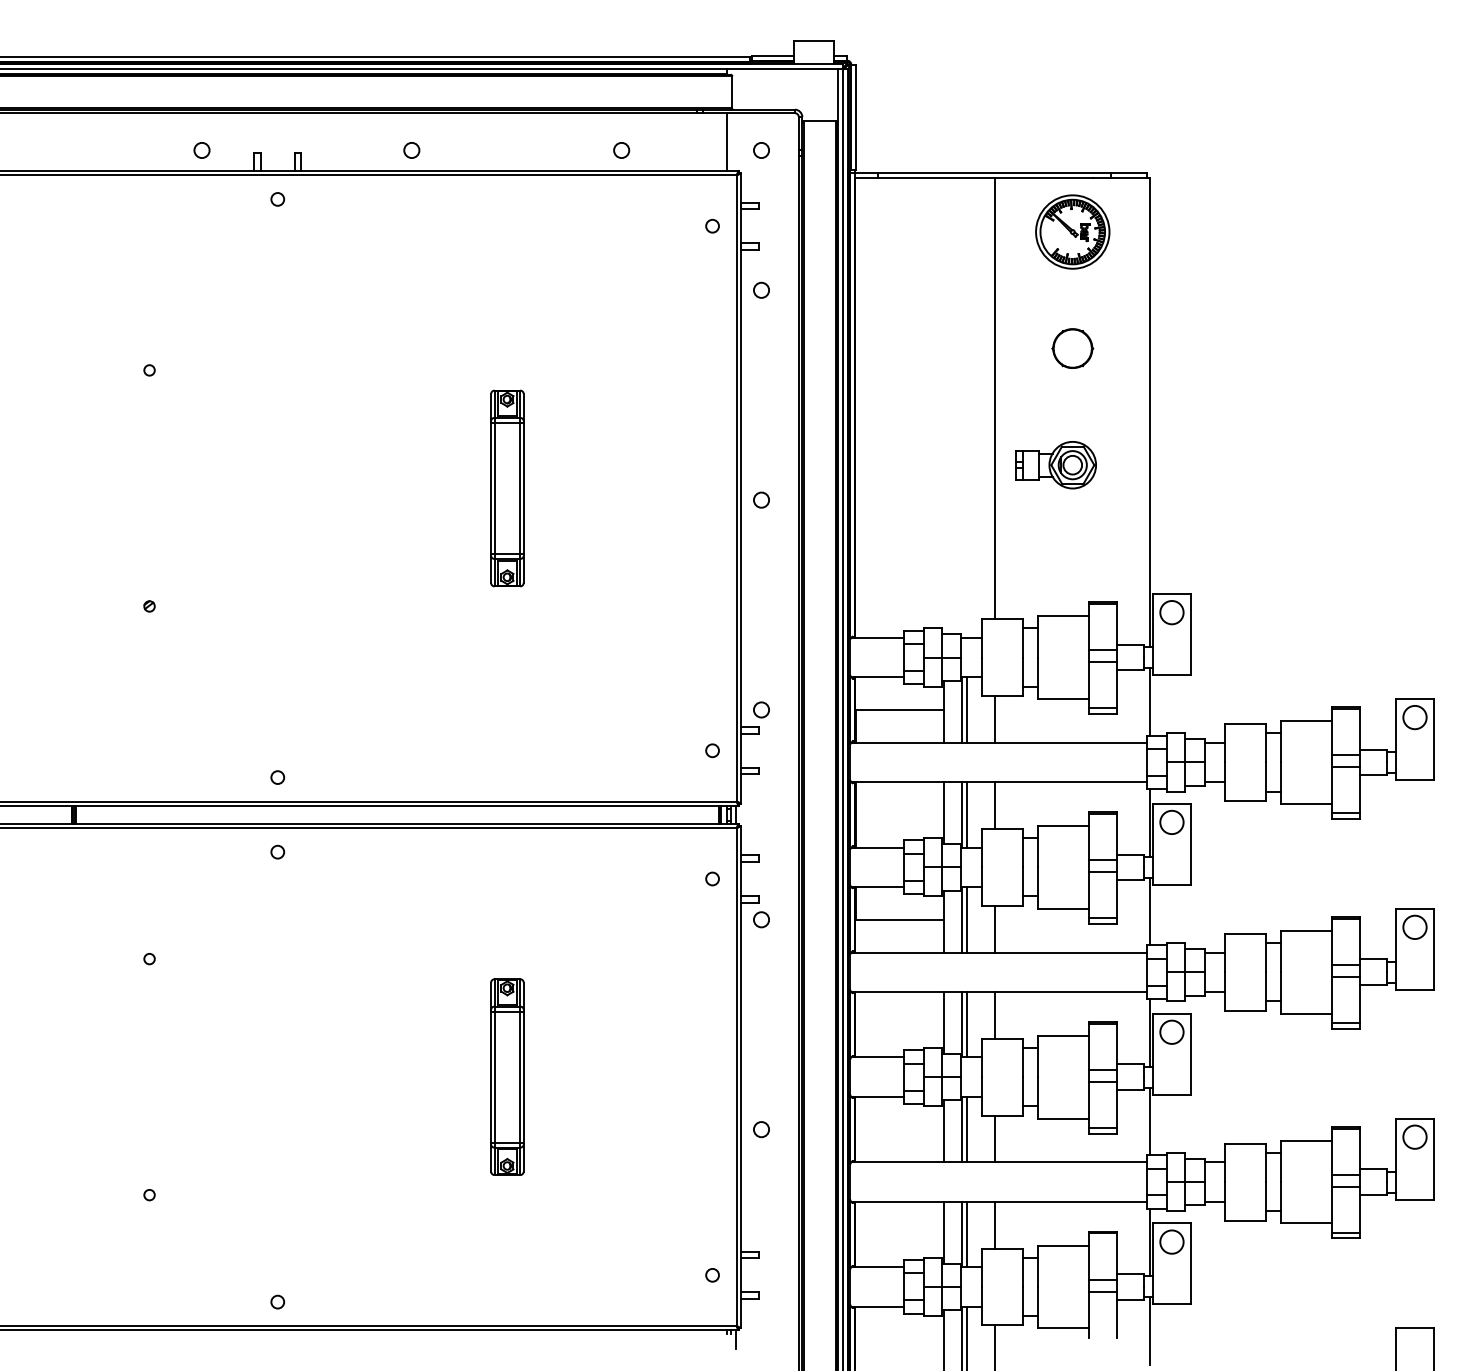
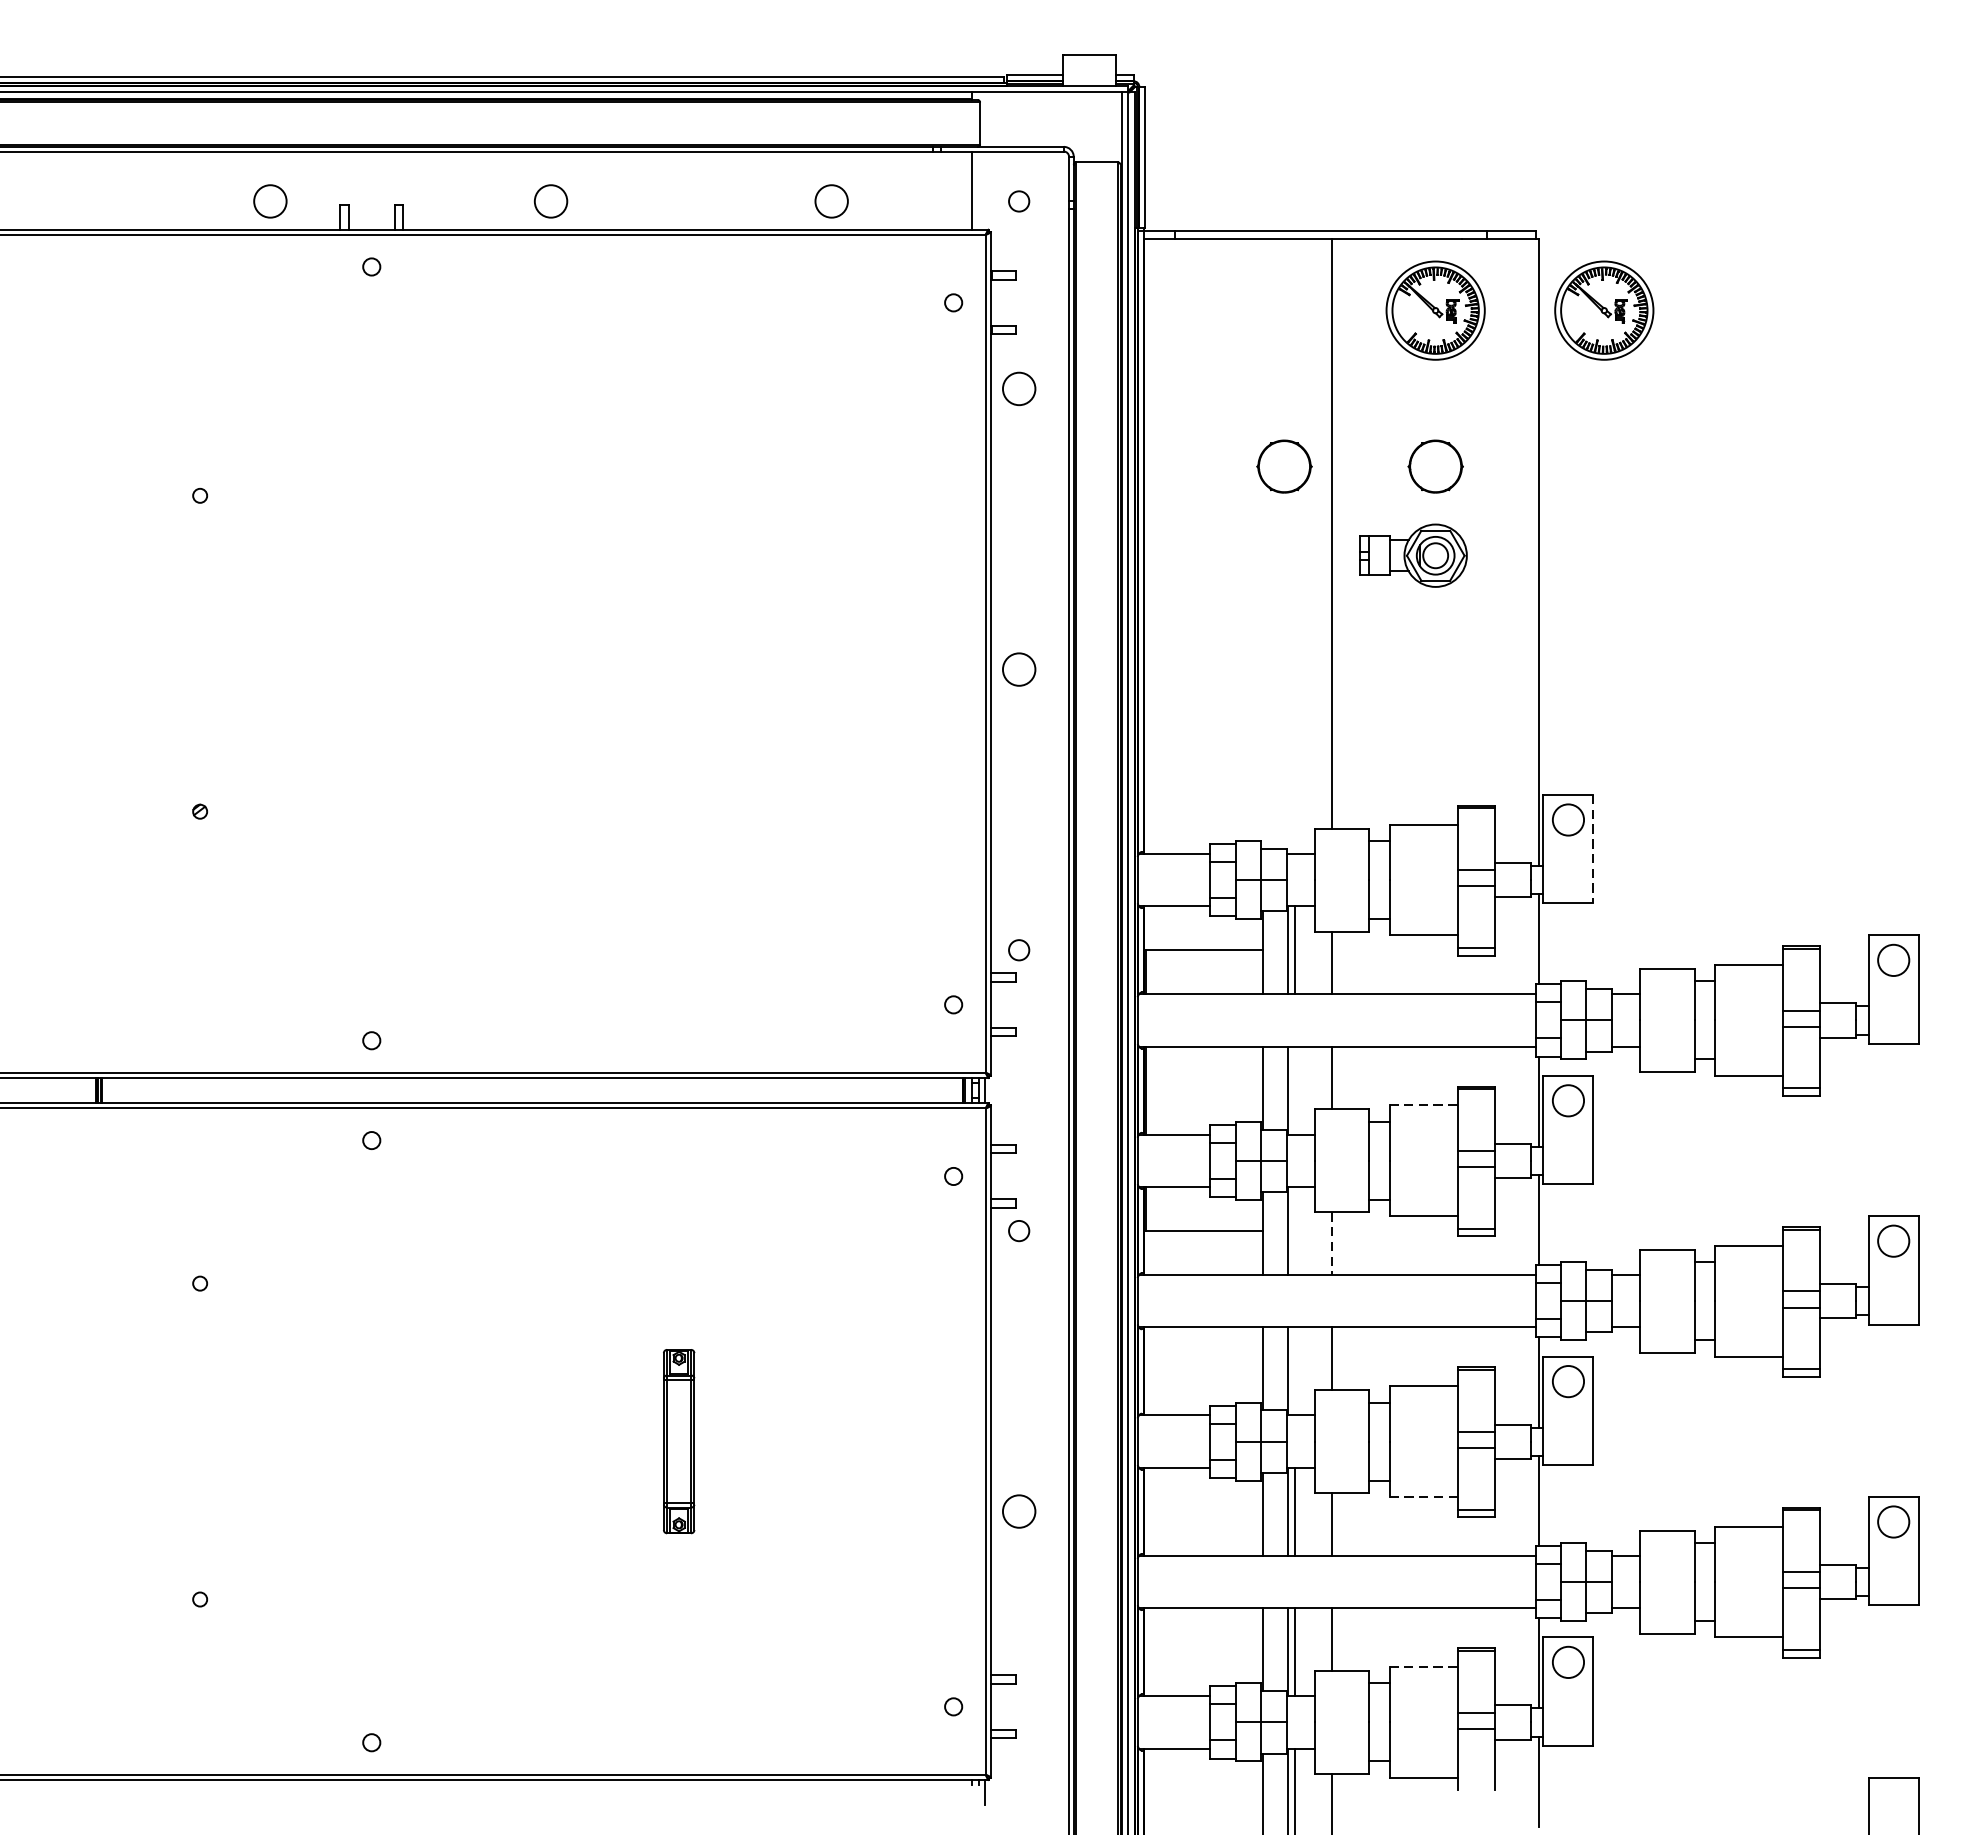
circle: (201, 150) -> (269, 201), size x1.6
circle: (411, 150) -> (550, 201), size x1.6
circle: (621, 150) -> (831, 201), size x1.6
part: (1198, 231) -> (1603, 309), added
circle: (761, 289) -> (1019, 387), size x1.6
part: (959, 348) -> (1284, 466), added
part: (1055, 465) -> (1412, 556), moved
part: (507, 488) -> (679, 653), removed
circle: (761, 499) -> (1019, 668), size x1.6
line: (1190, 634) -> (1593, 849), solid -> dashed
line: (967, 814) -> (1294, 1090), removed
line: (1063, 825) -> (1423, 1104), solid -> dashed
line: (967, 919) -> (1294, 1230), removed
line: (995, 929) -> (1332, 1244), solid -> dashed
line: (967, 1024) -> (1294, 1371), removed
part: (507, 1076) -> (679, 1440), size x0.7
line: (1064, 1118) -> (1424, 1496), solid -> dashed
circle: (761, 1129) -> (1019, 1511), size x1.6
line: (1063, 1245) -> (1423, 1666), solid -> dashed

